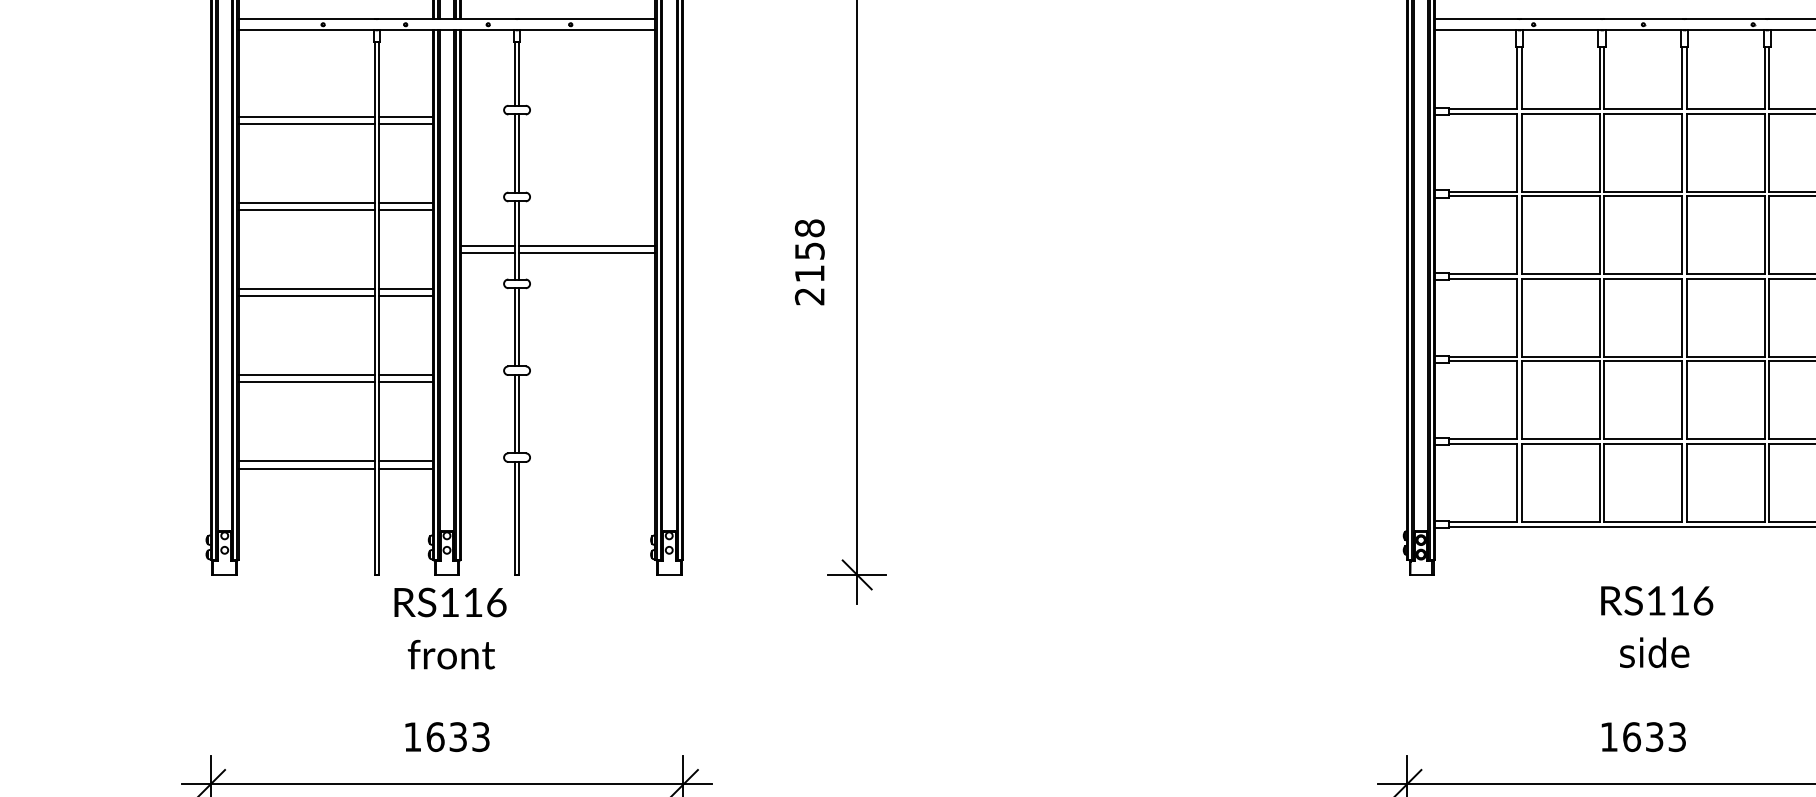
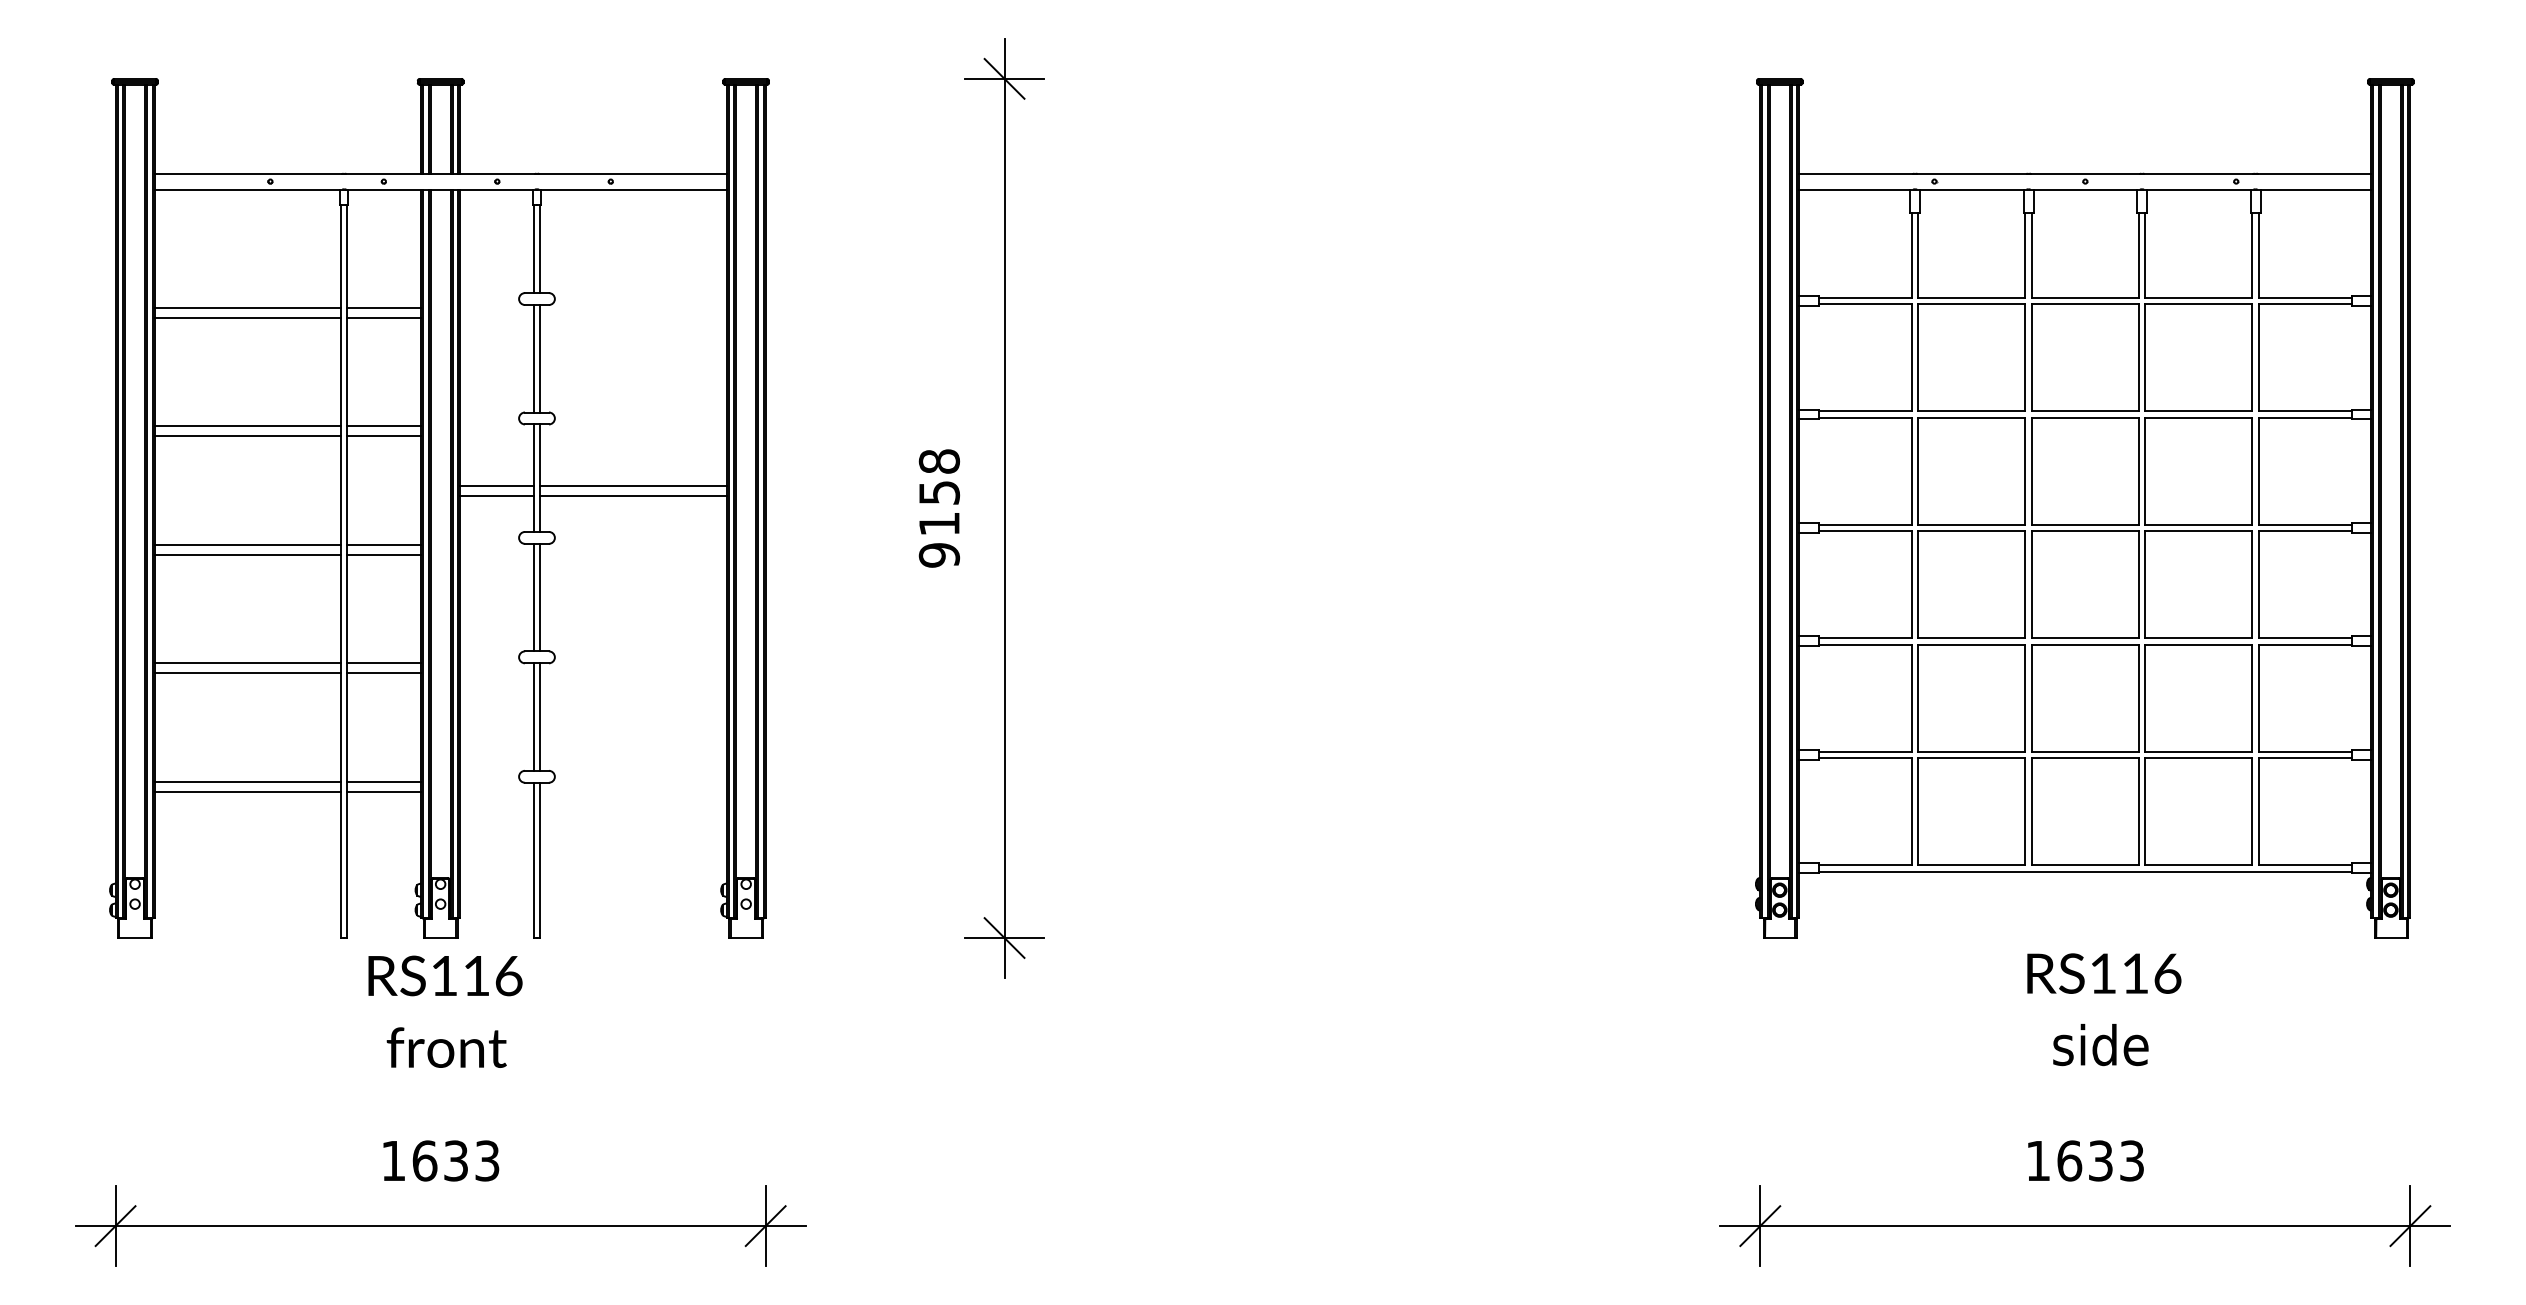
text: (809, 296) -> (939, 555), 2158 -> 9158

